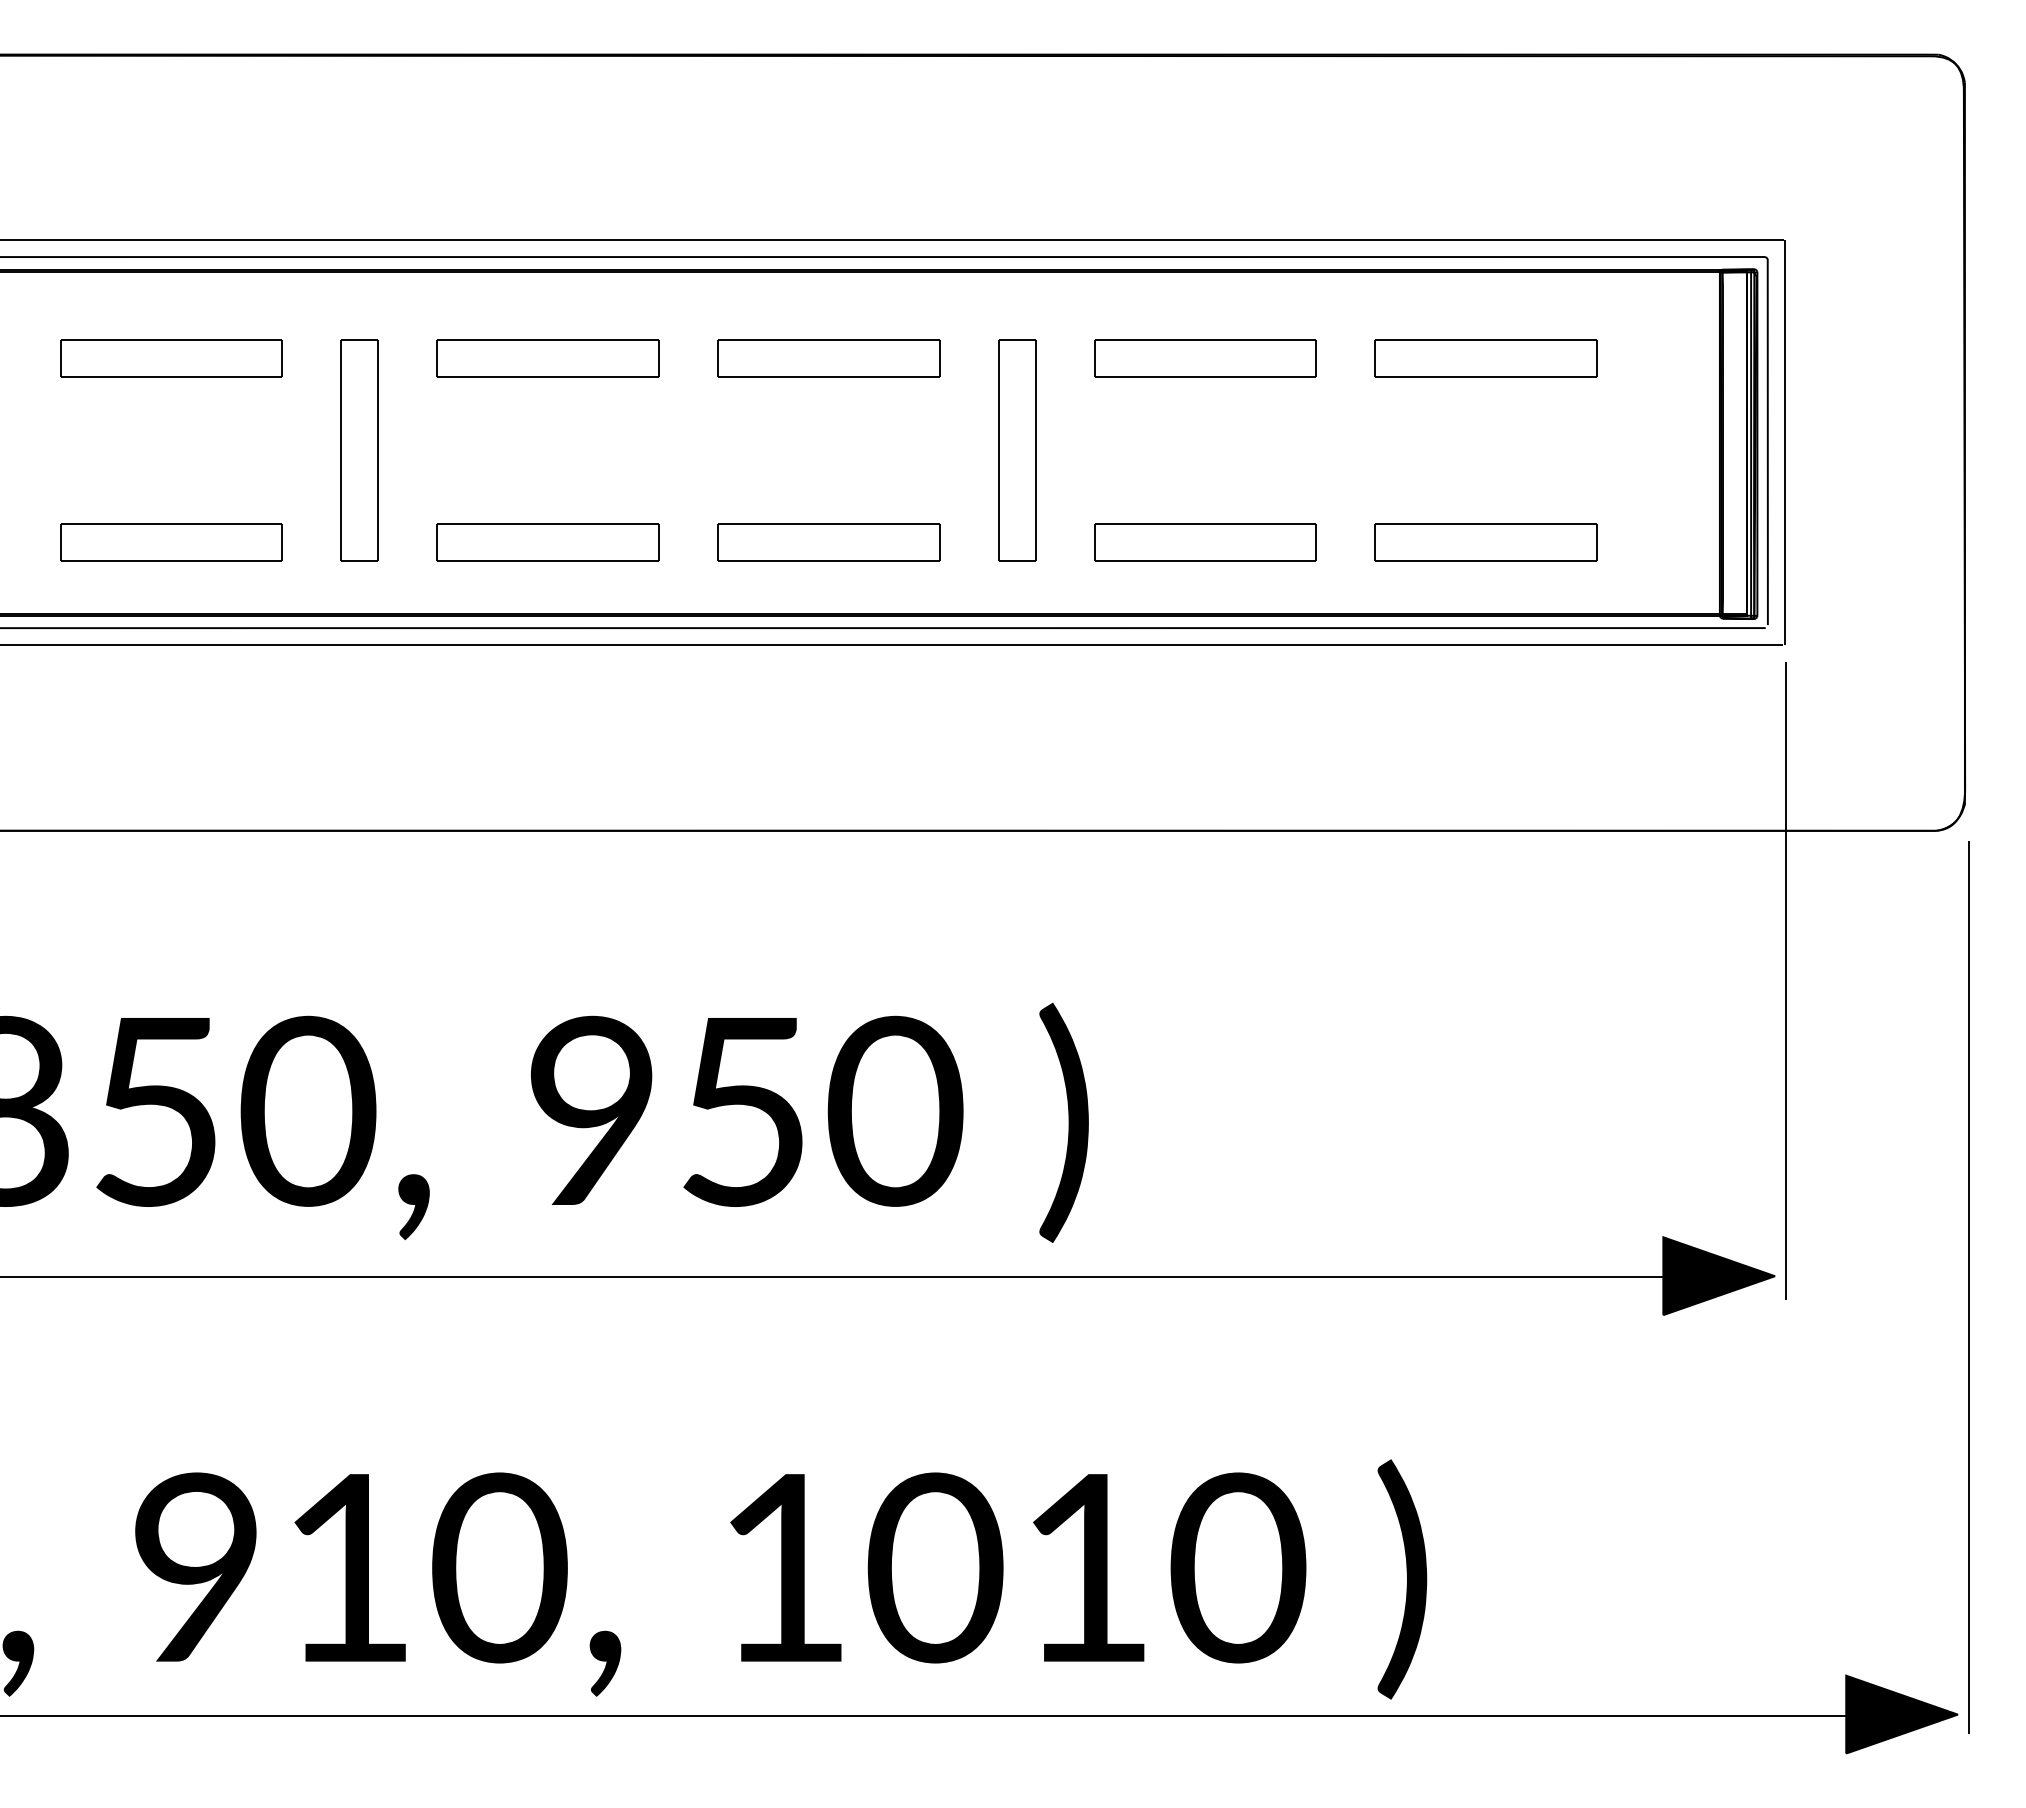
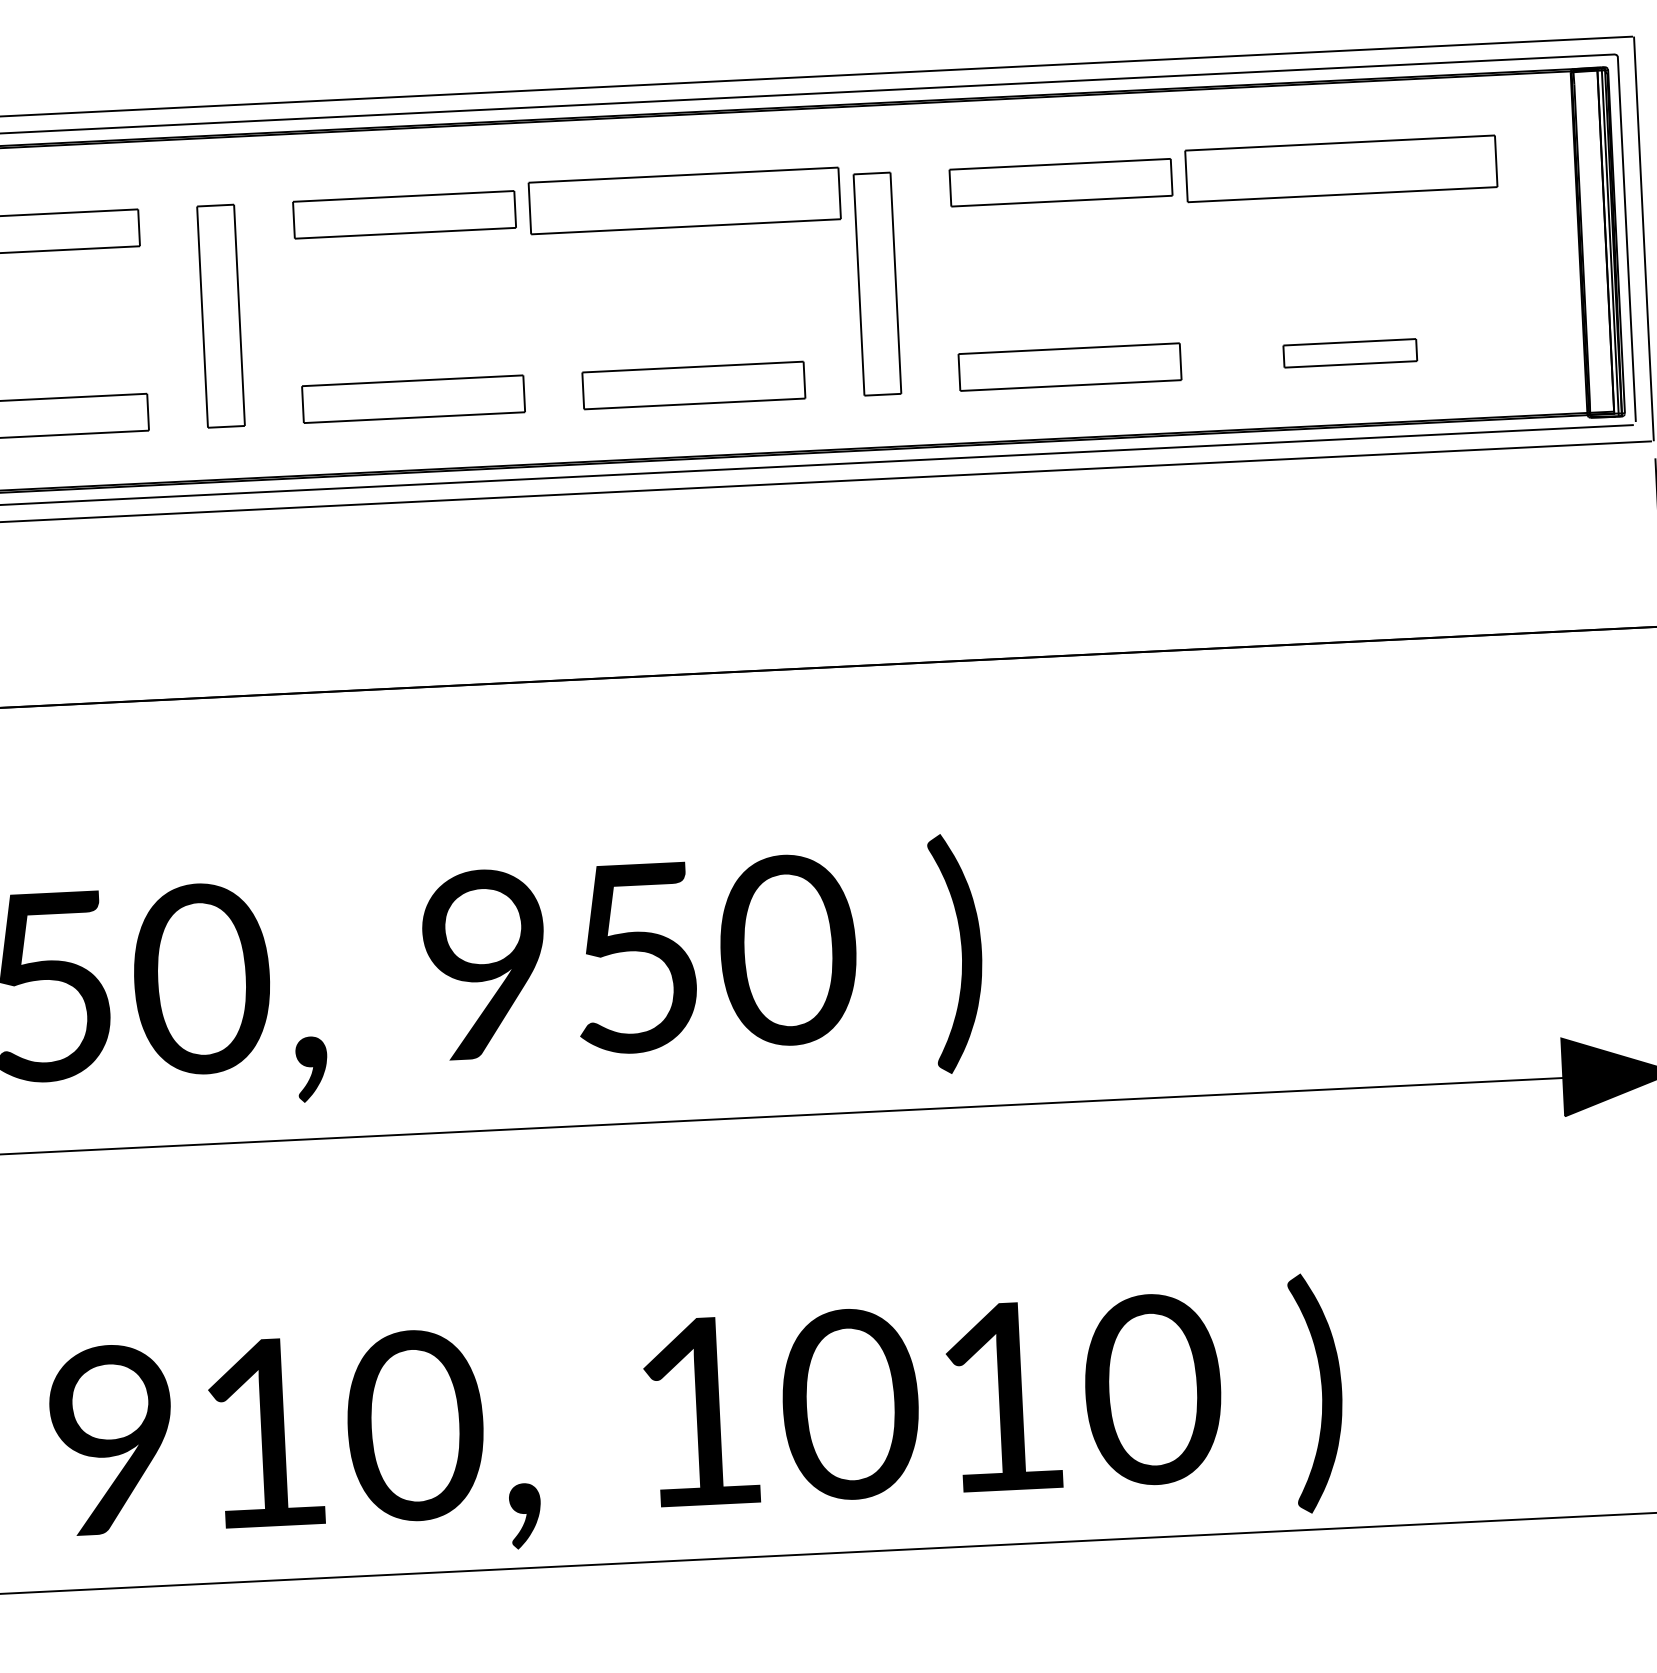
part: (828, 358) -> (684, 201), size x1.4
part: (1485, 358) -> (1340, 169), size x1.4
part: (1485, 542) -> (1349, 353), size x0.6

